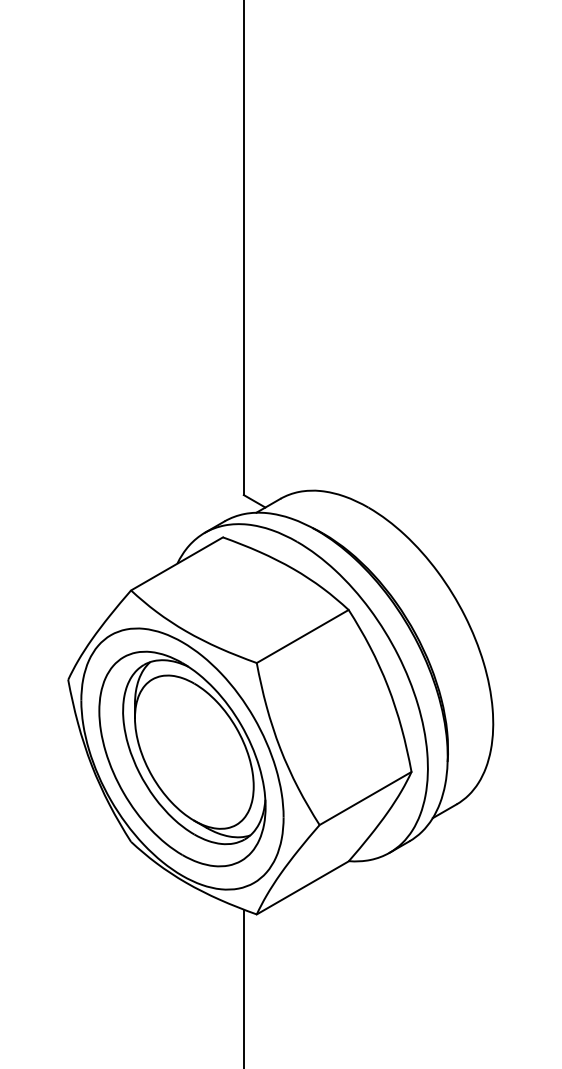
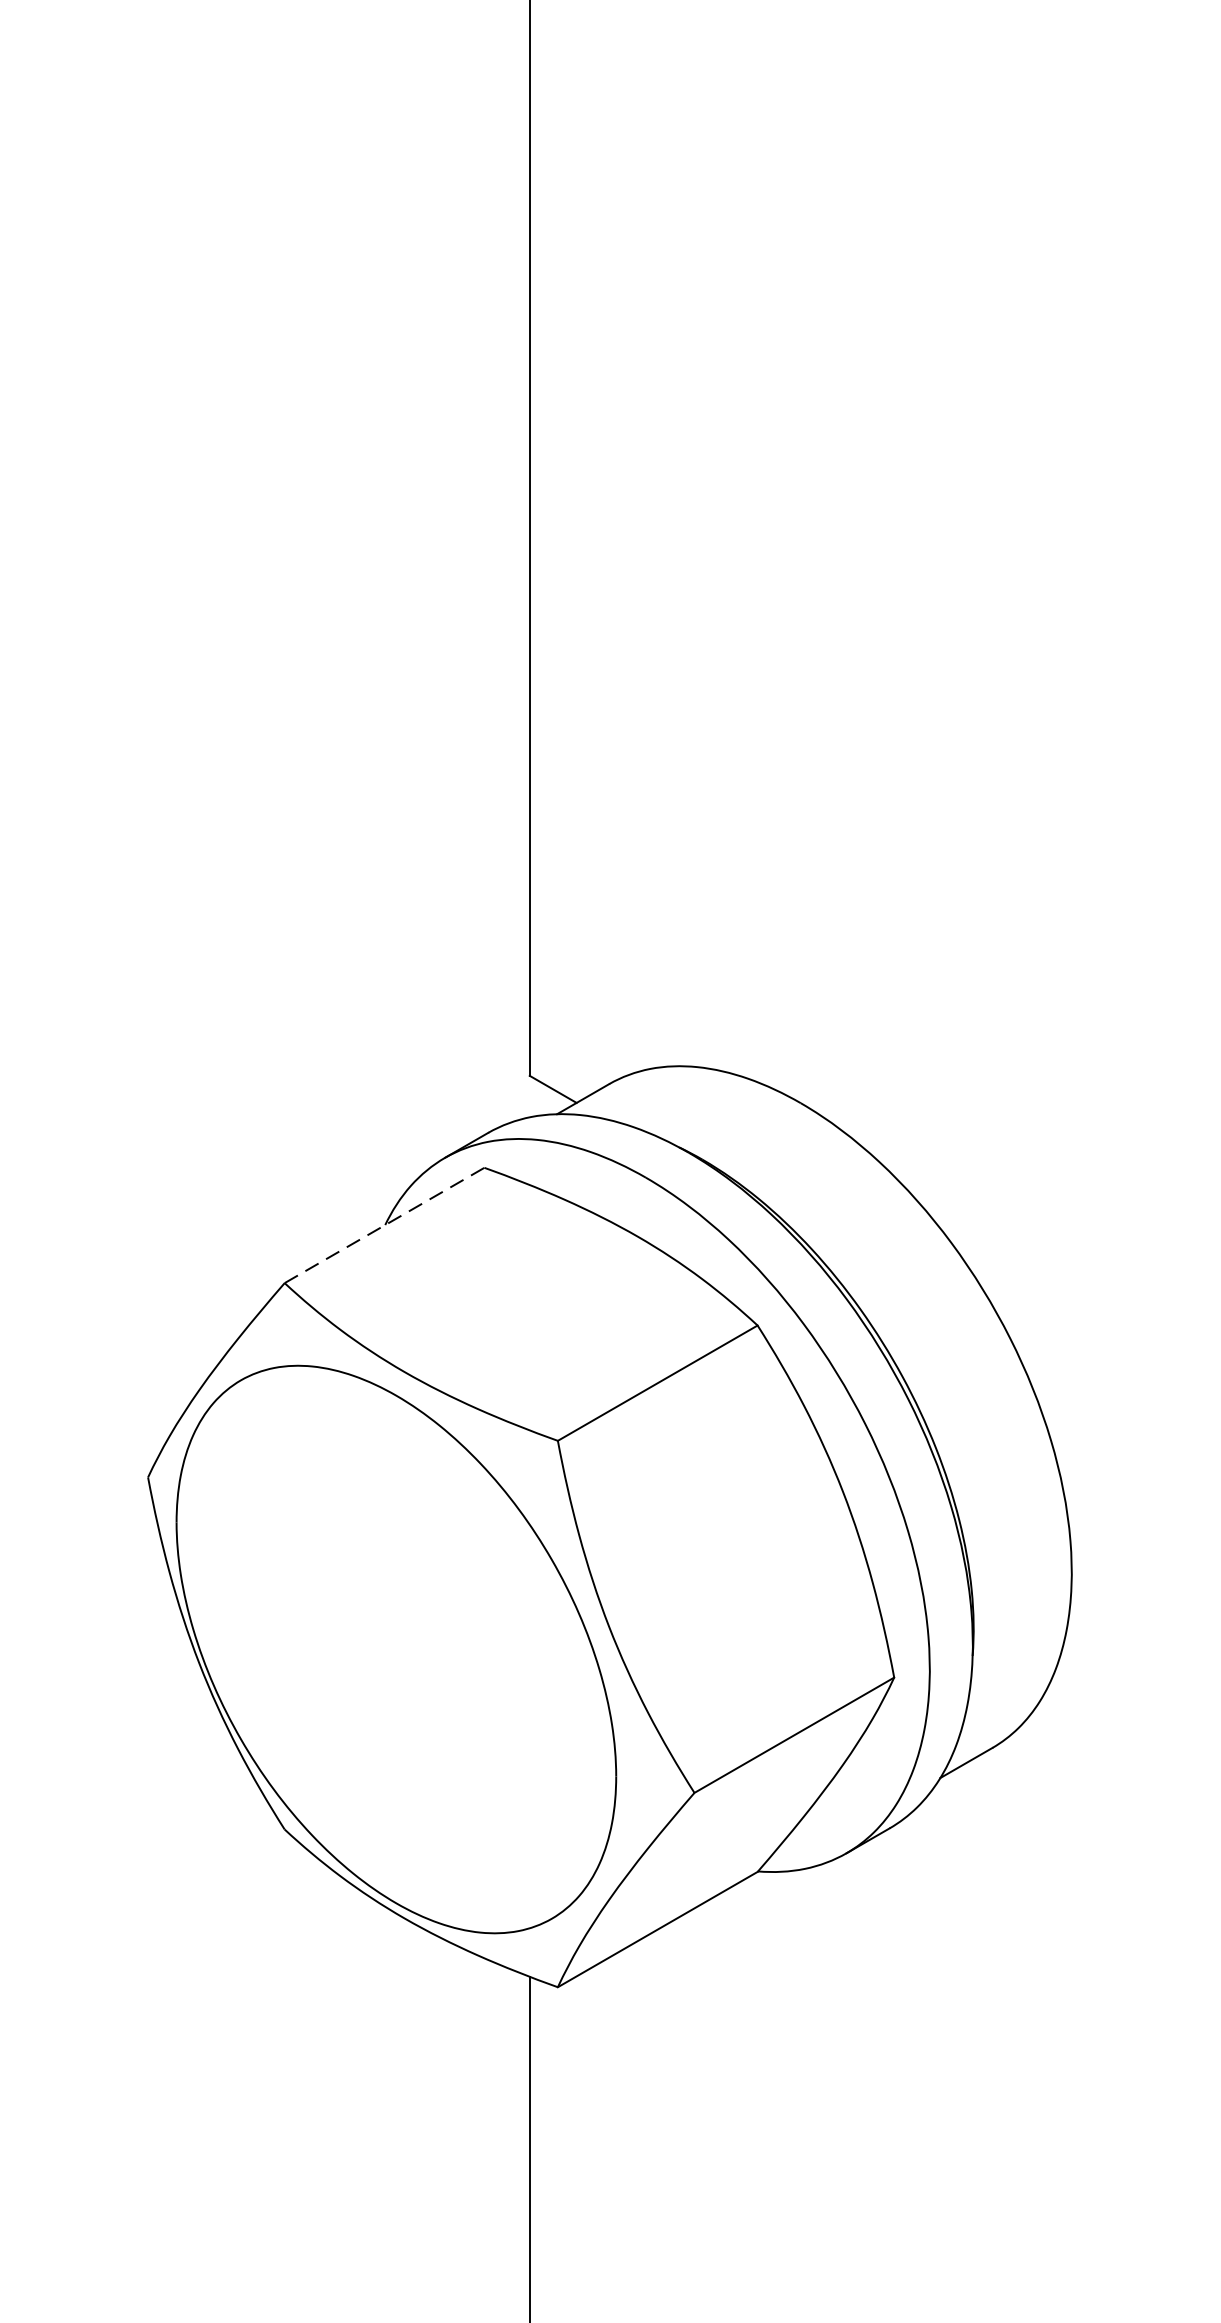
line: (177, 563) -> (385, 1224), solid -> dashed
part: (182, 758) -> (396, 1648), removed

